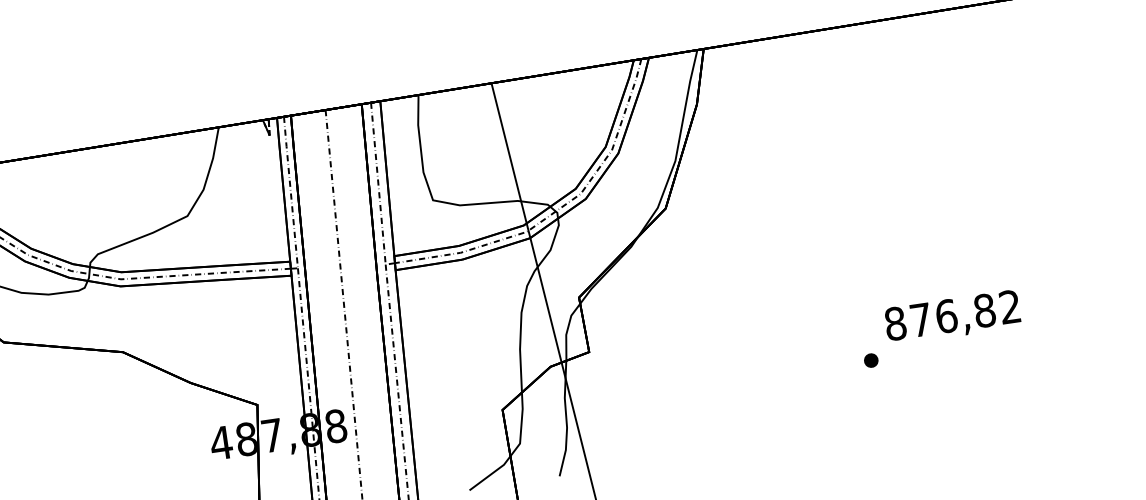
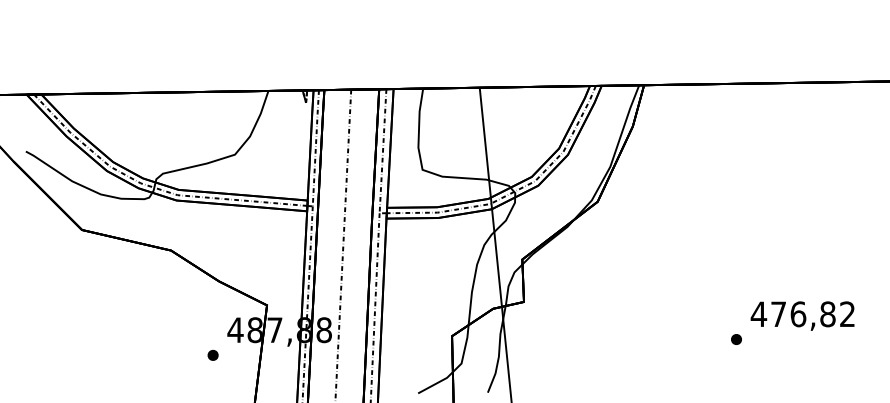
text: (894, 324) -> (758, 314), 876,82 -> 476,82
part: (196, 478) -> (212, 354), added

